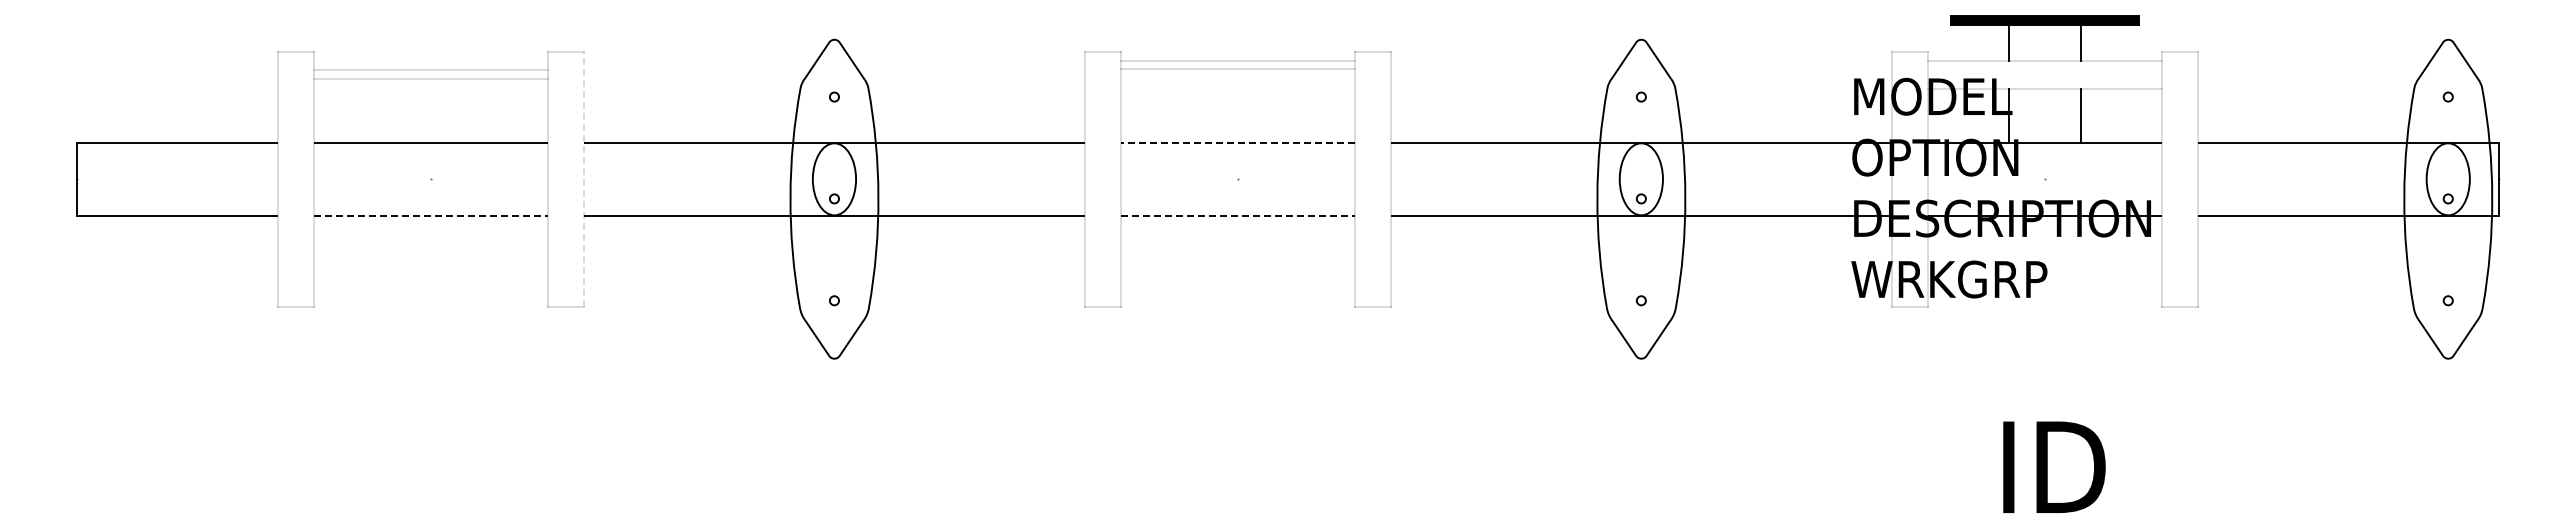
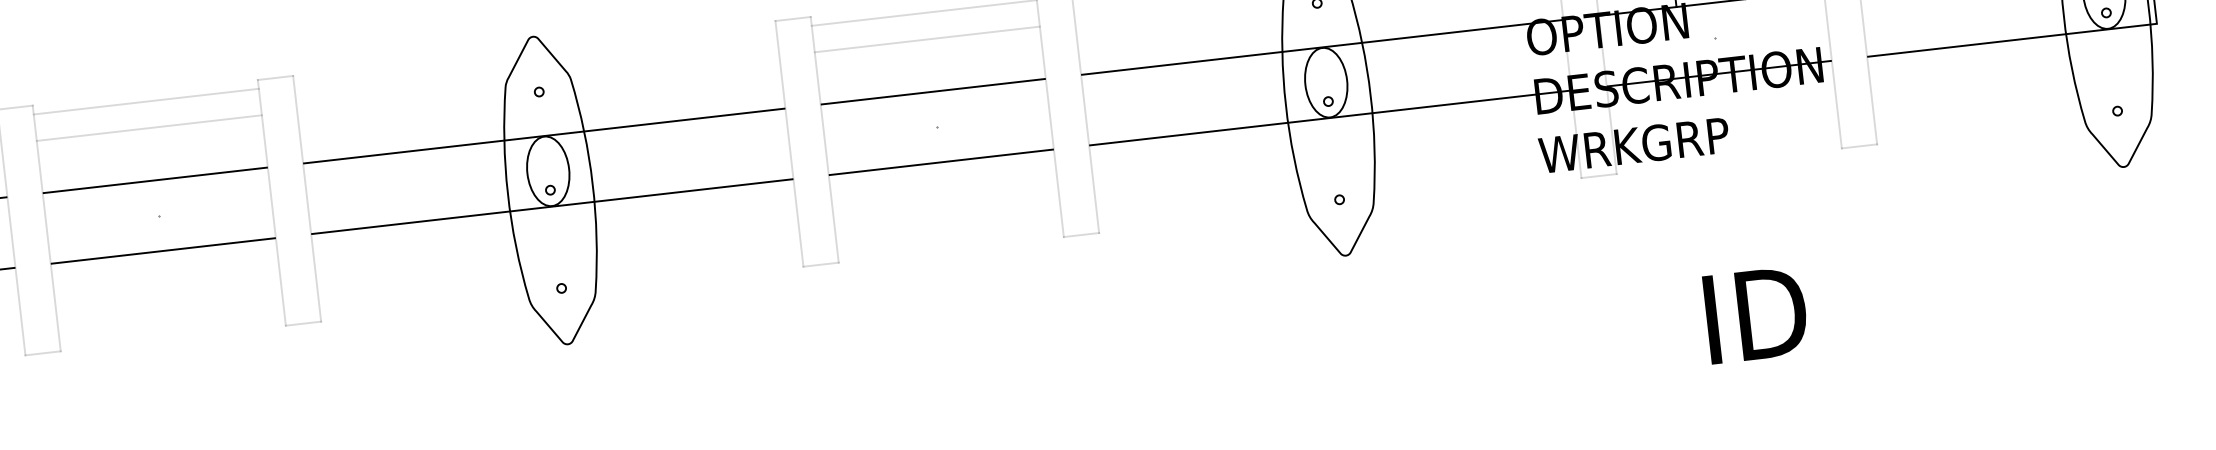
line: (1237, 68) -> (926, 39), moved
line: (430, 69) -> (148, 128), moved
line: (430, 79) -> (145, 102), moved
line: (1237, 142) -> (932, 91), dashed -> solid
line: (584, 178) -> (307, 197), dashed -> solid
line: (431, 215) -> (163, 250), dashed -> solid
line: (1237, 215) -> (940, 161), dashed -> solid

